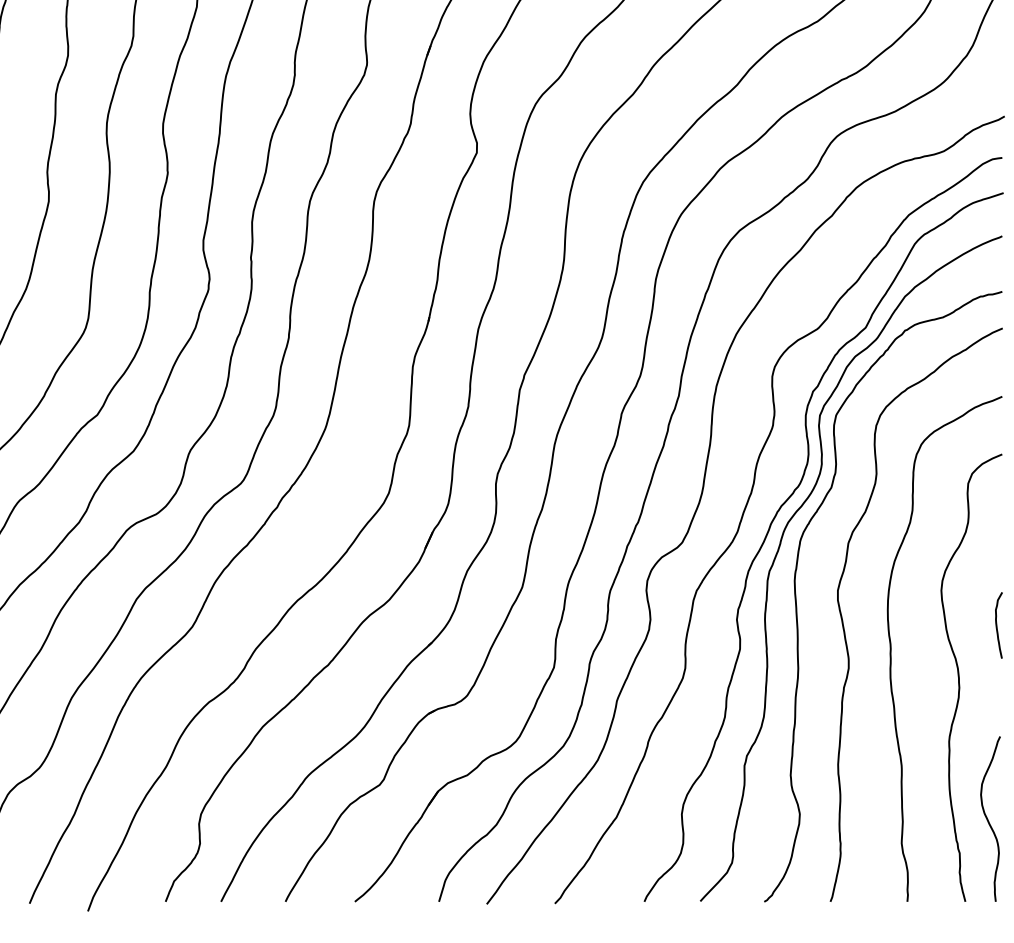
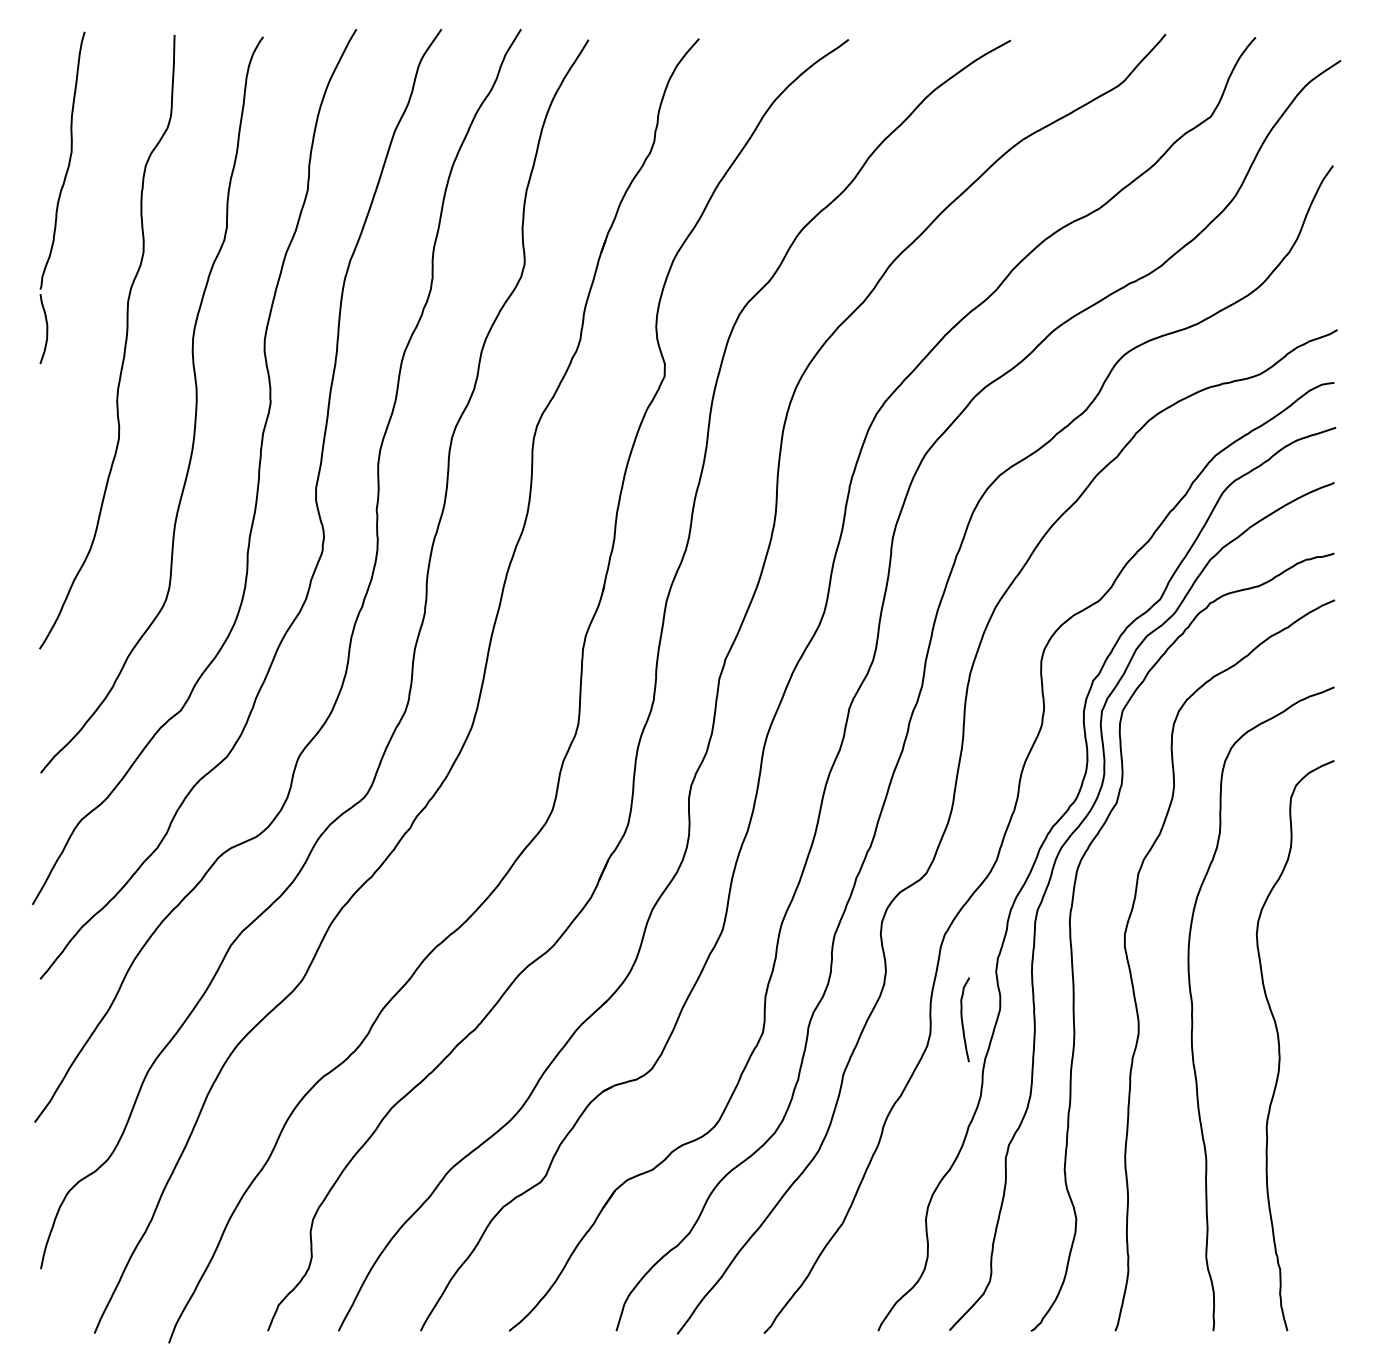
curve: (996, 625) -> (962, 1019), moved
curve: (988, 818) -> (1316, 1225), removed

